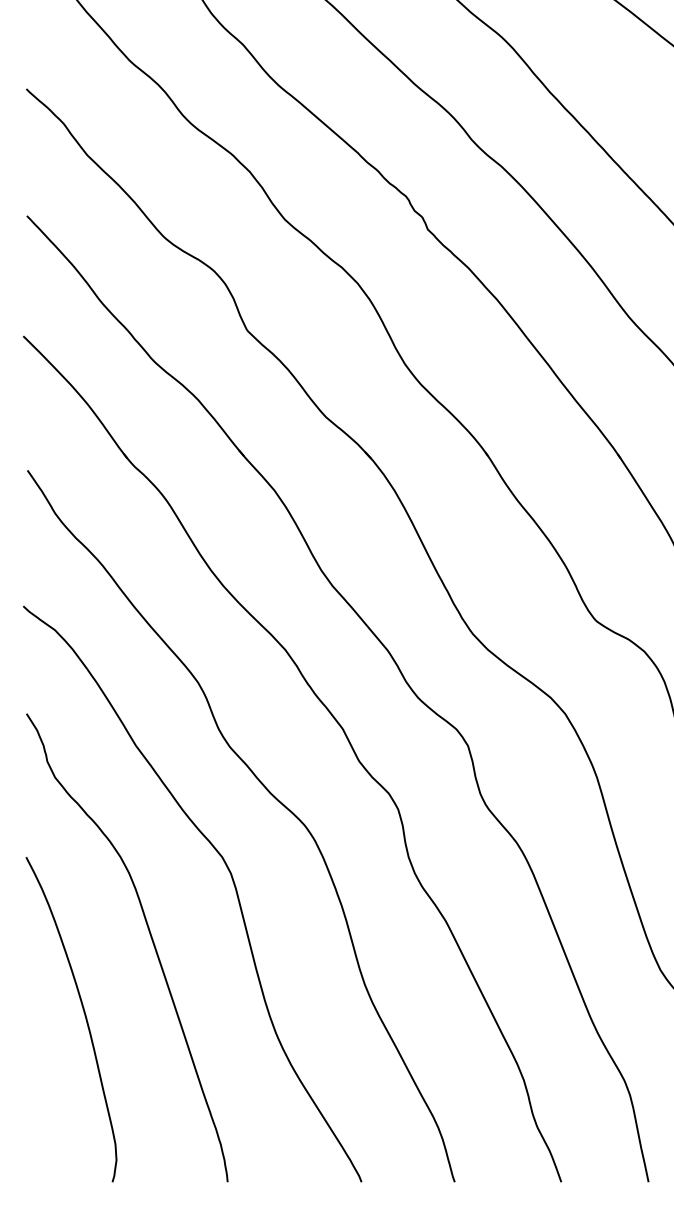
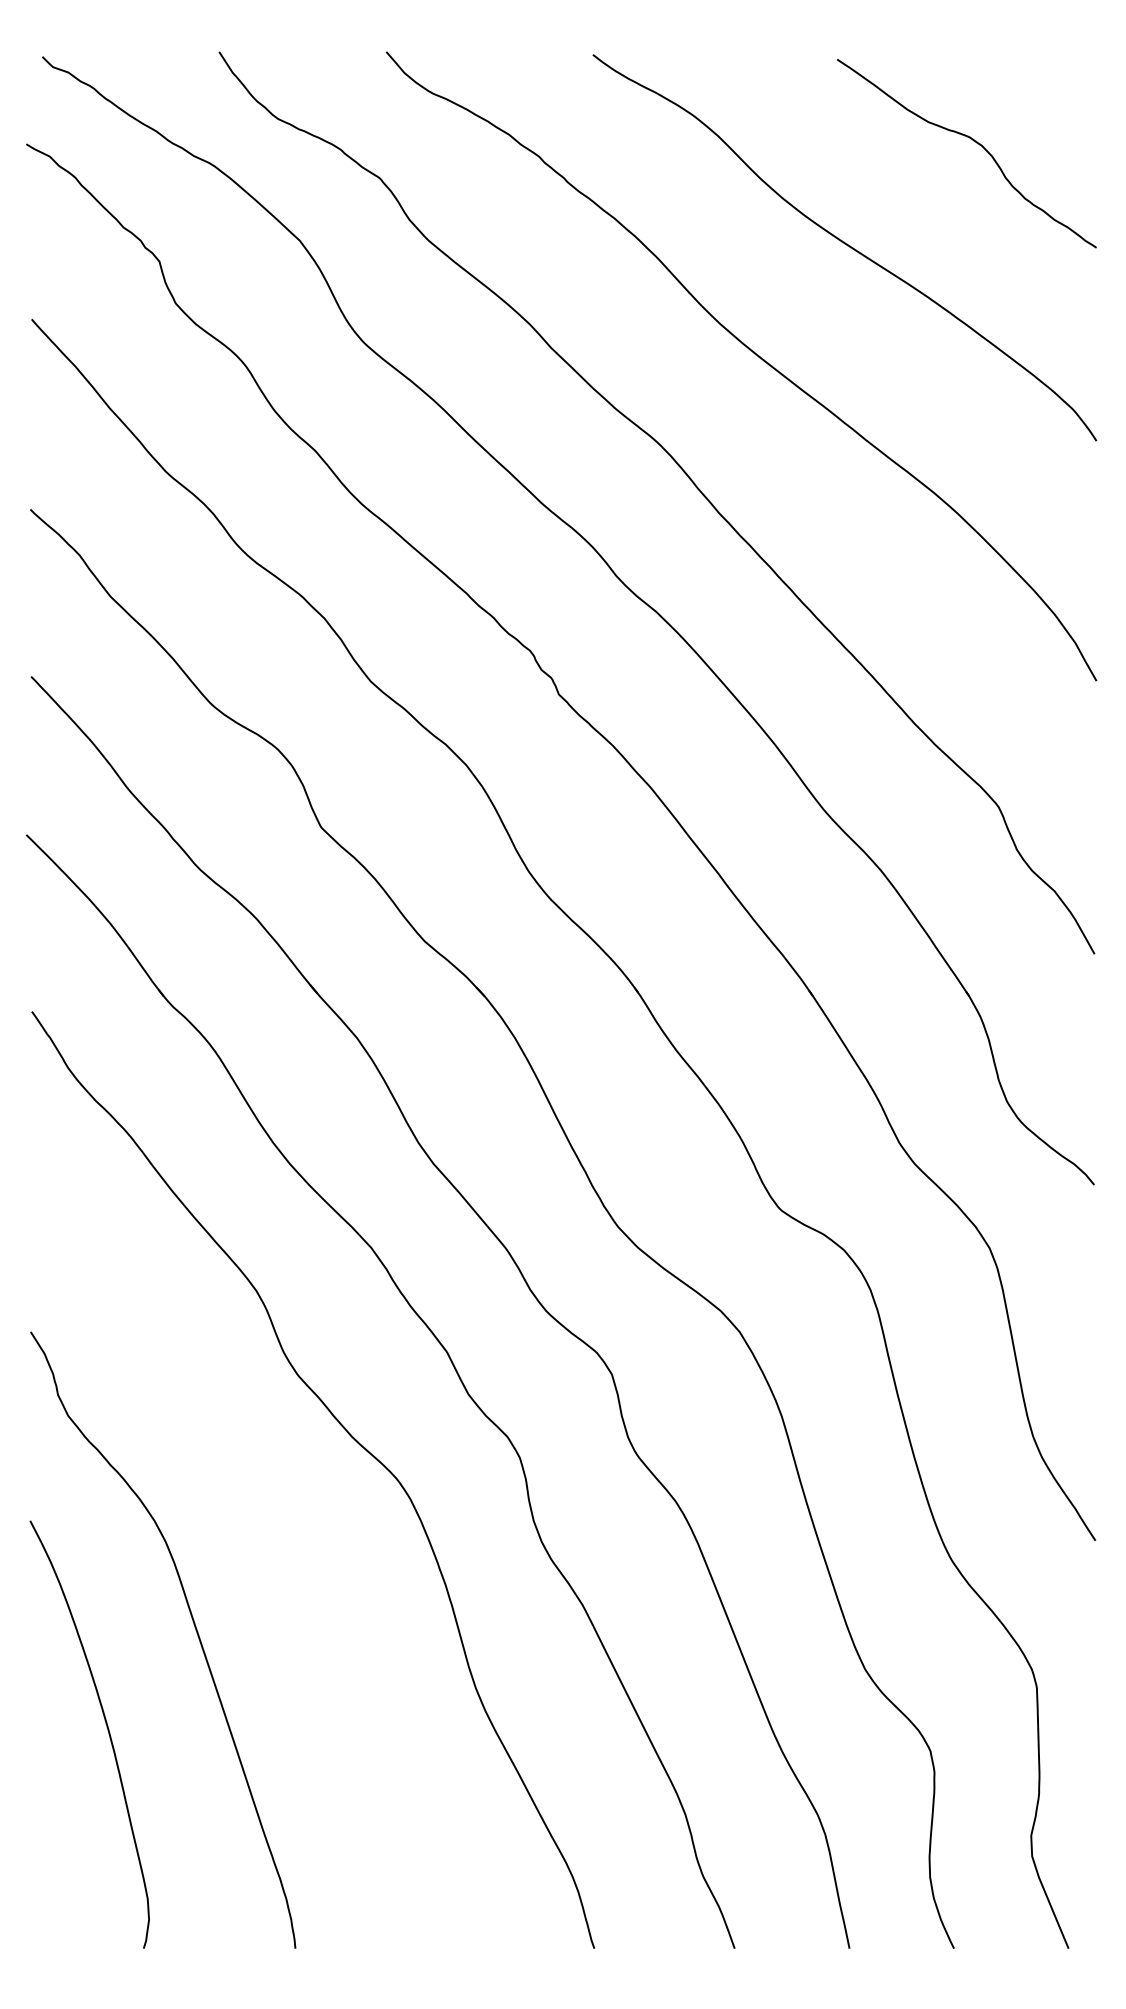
curve: (232, 880) -> (301, 1551), removed

